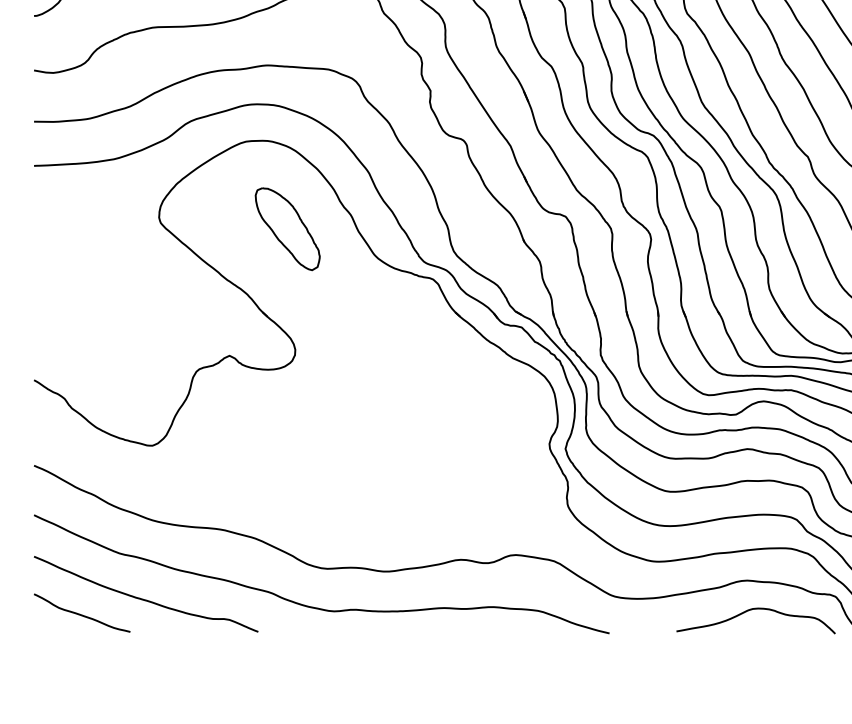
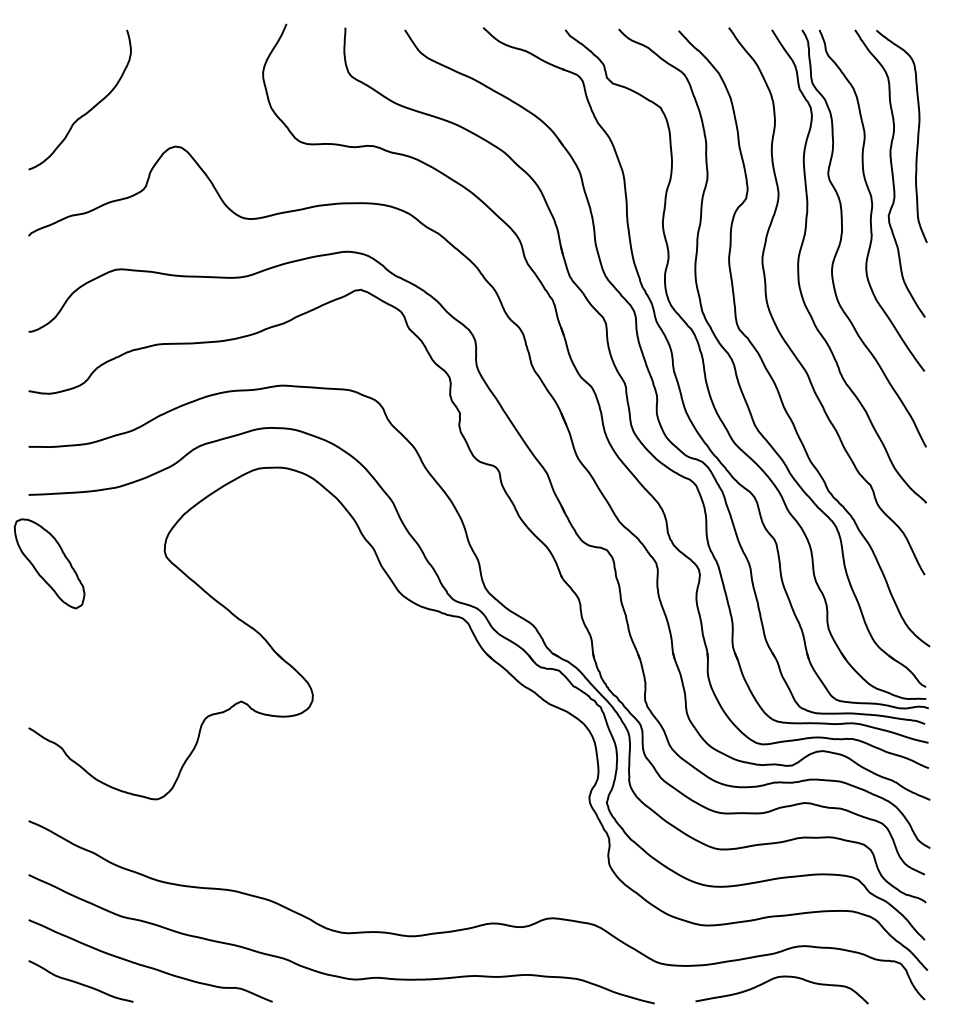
part: (287, 228) -> (49, 563), moved
curve: (751, 610) -> (777, 978), moved

